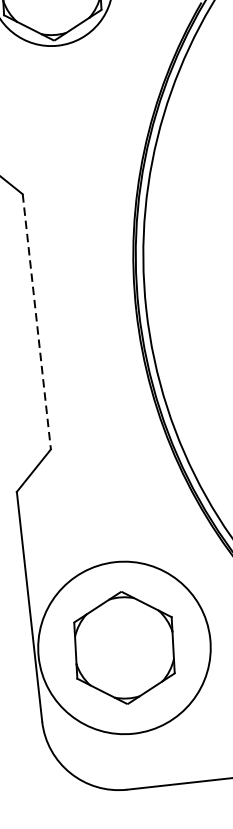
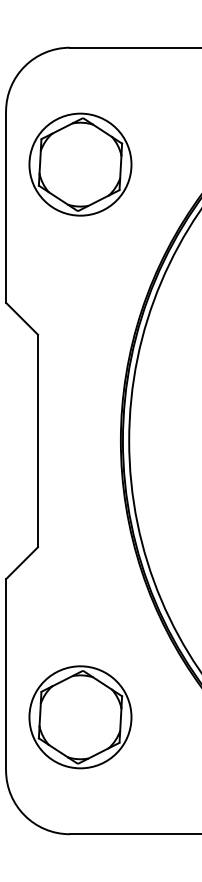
line: (36, 322) -> (37, 441), dashed -> solid
circle: (124, 648) -> (80, 717), size x0.71

